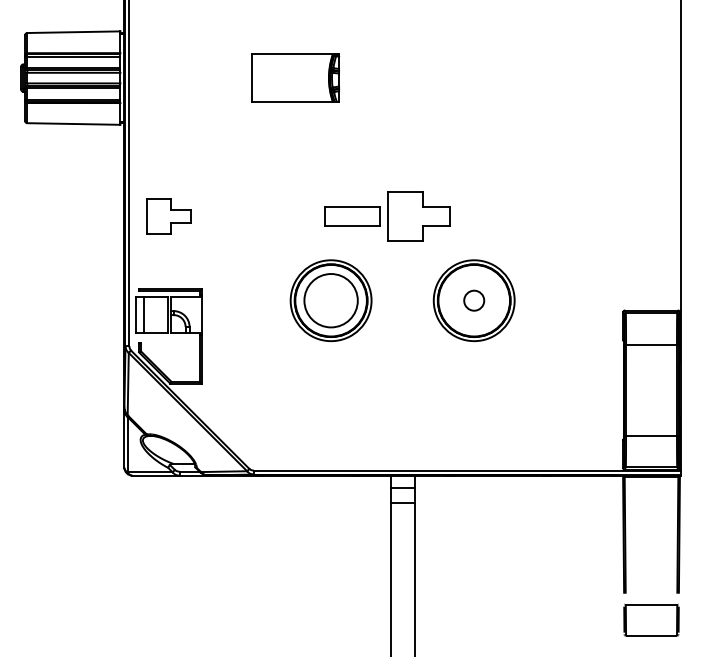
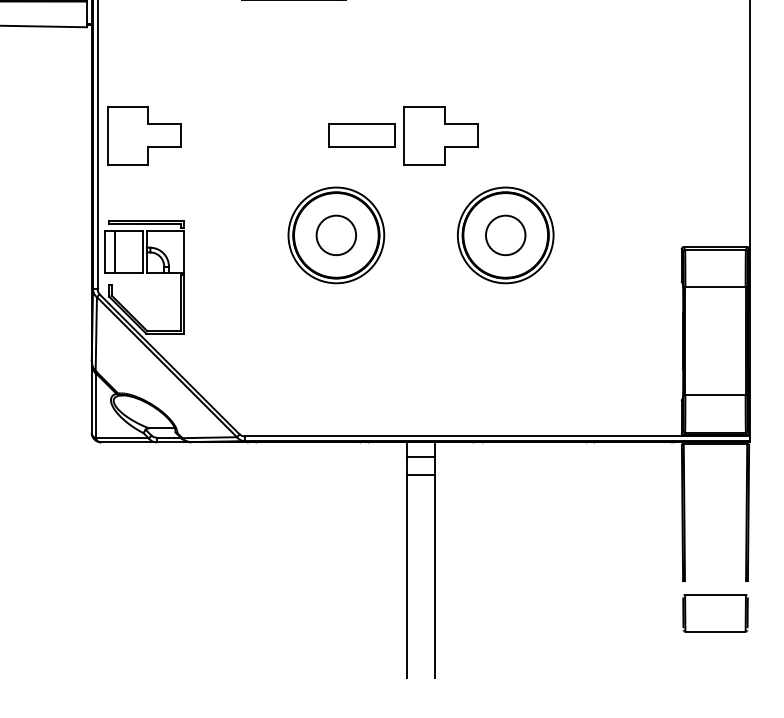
part: (168, 216) -> (143, 135), size x1.43
circle: (330, 300) -> (335, 235), size x0.62
circle: (473, 300) -> (504, 235), size x1.67

